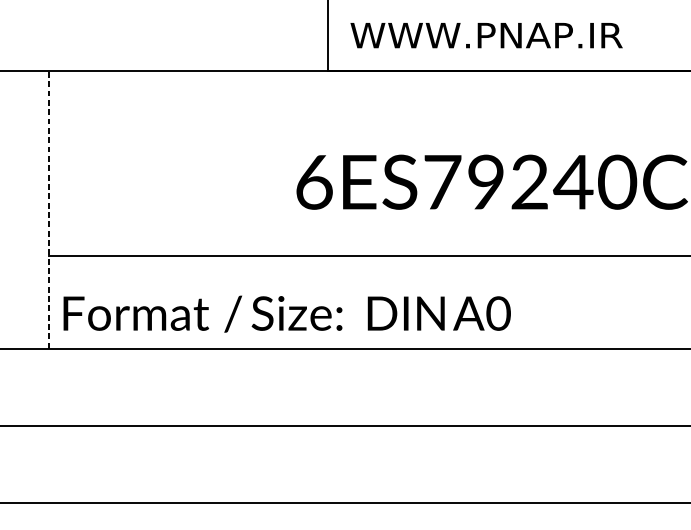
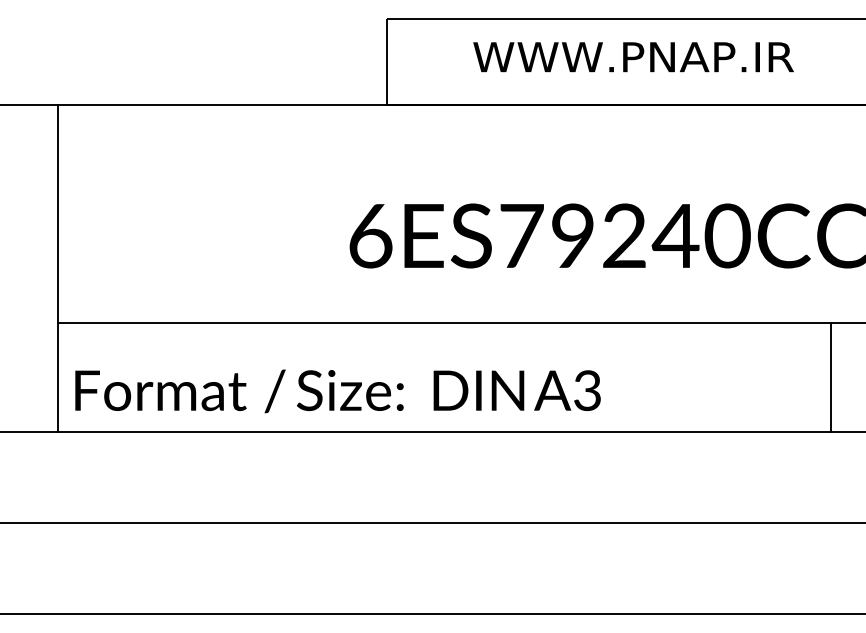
text: (486, 35) -> (633, 57), moved
line: (49, 209) -> (58, 268), dashed -> solid
text: (498, 313) -> (587, 390), A0 -> A3

